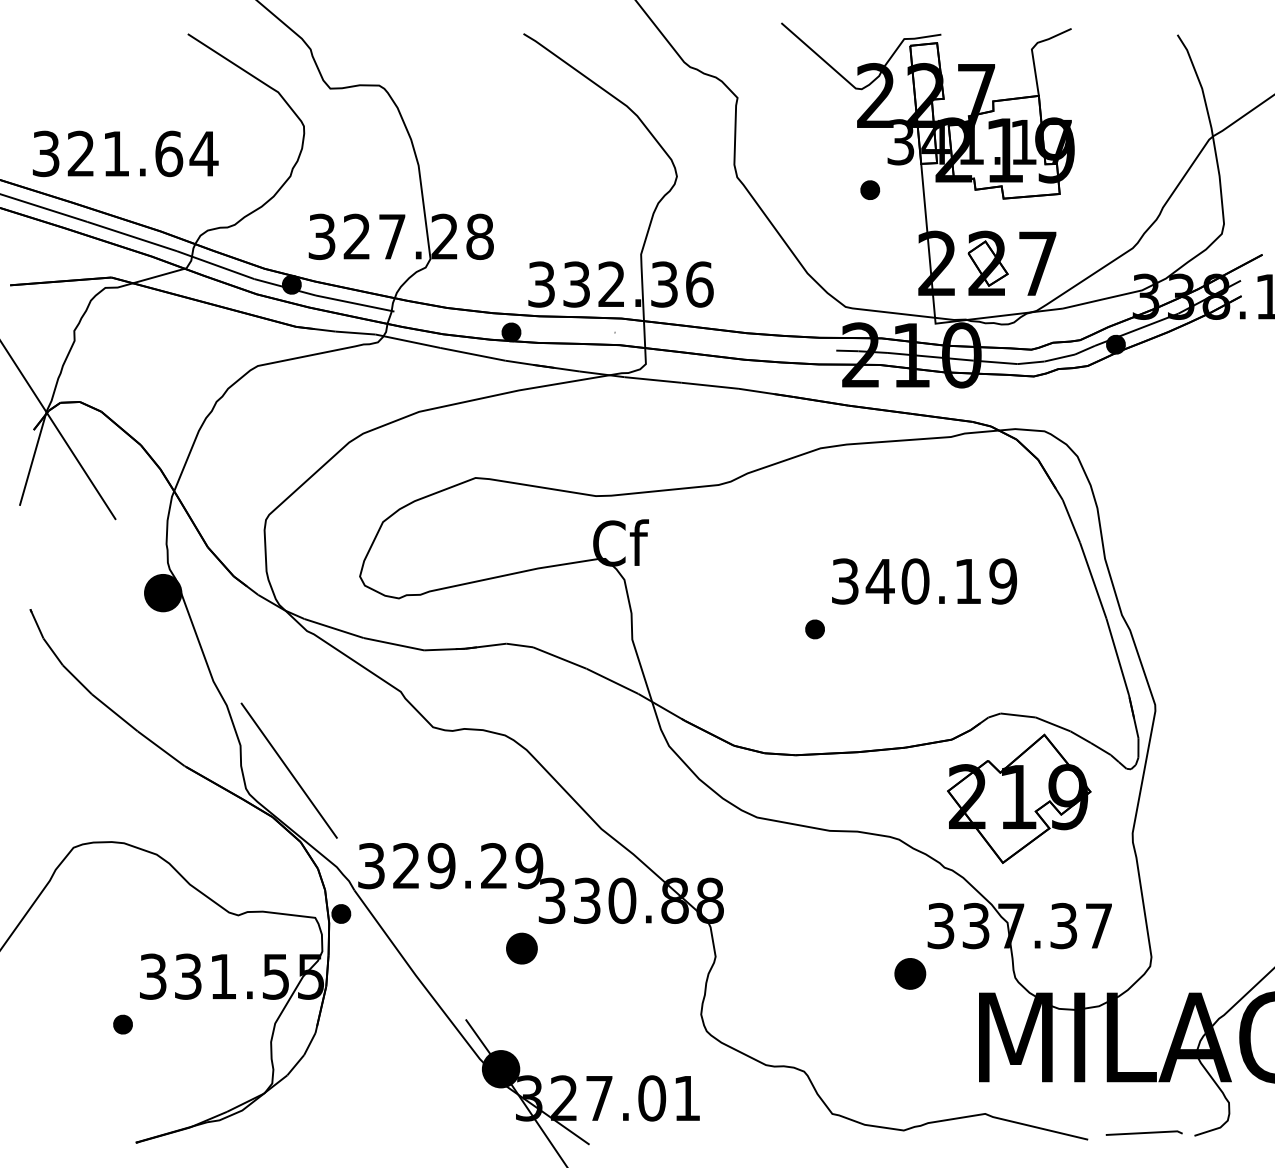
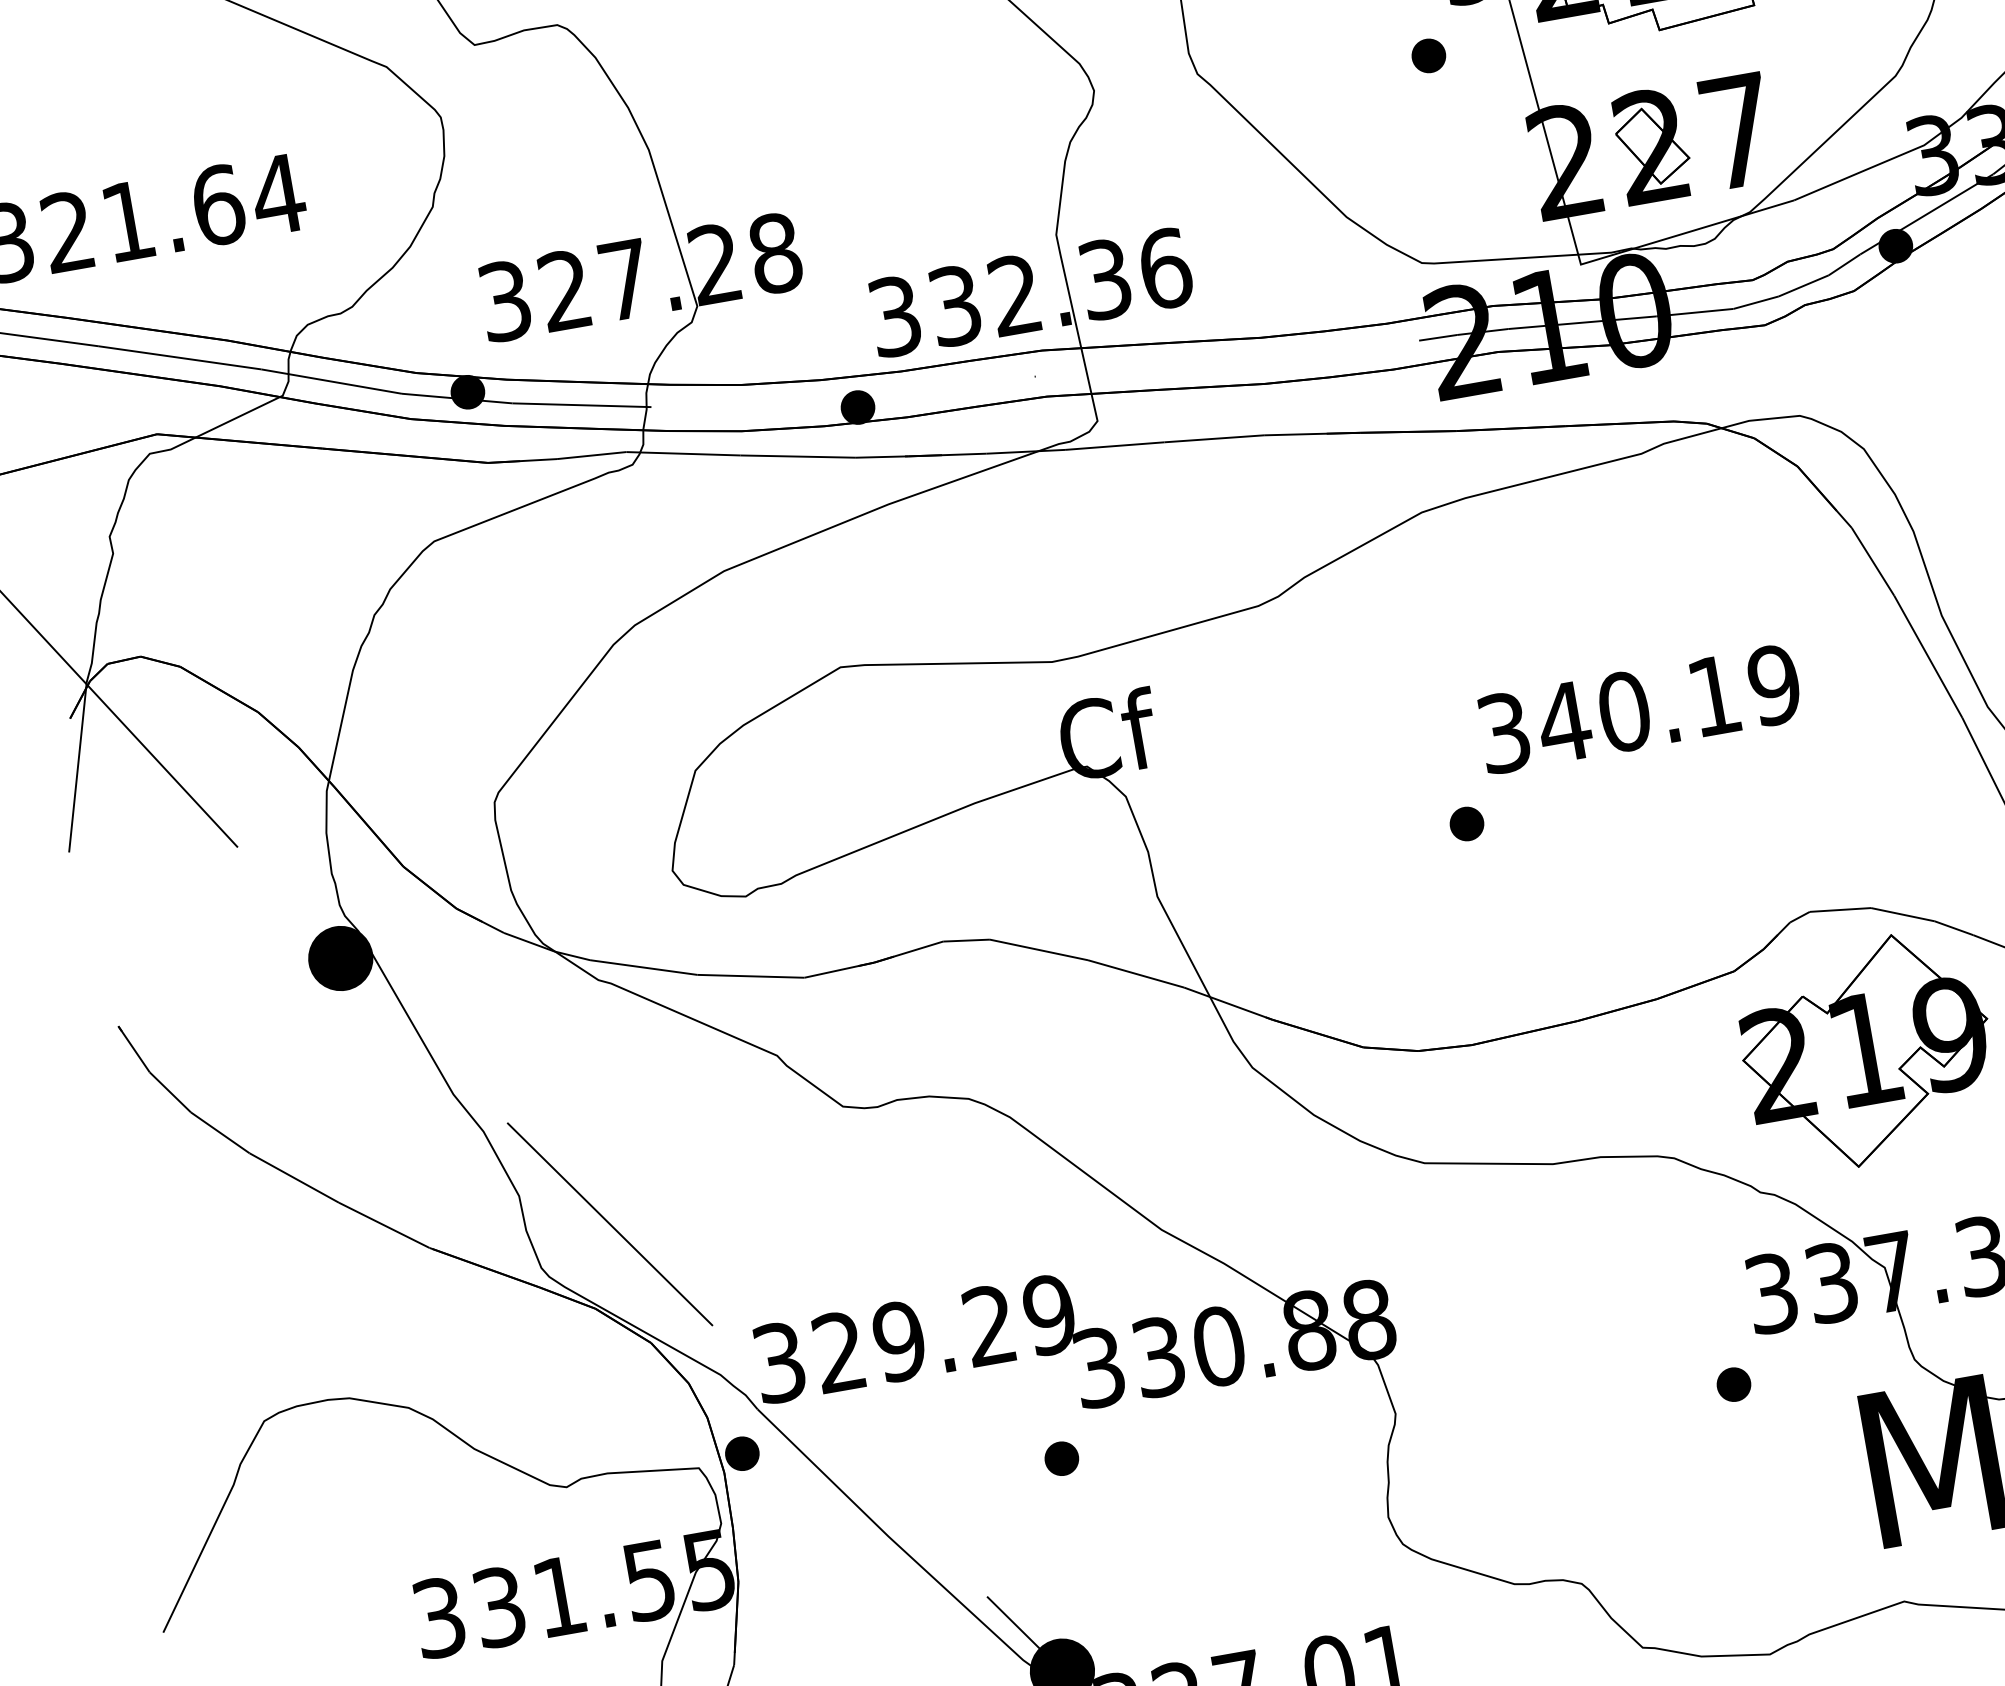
part: (521, 948) -> (1060, 1458), size x0.62
part: (910, 973) -> (1734, 1383), size x0.62

